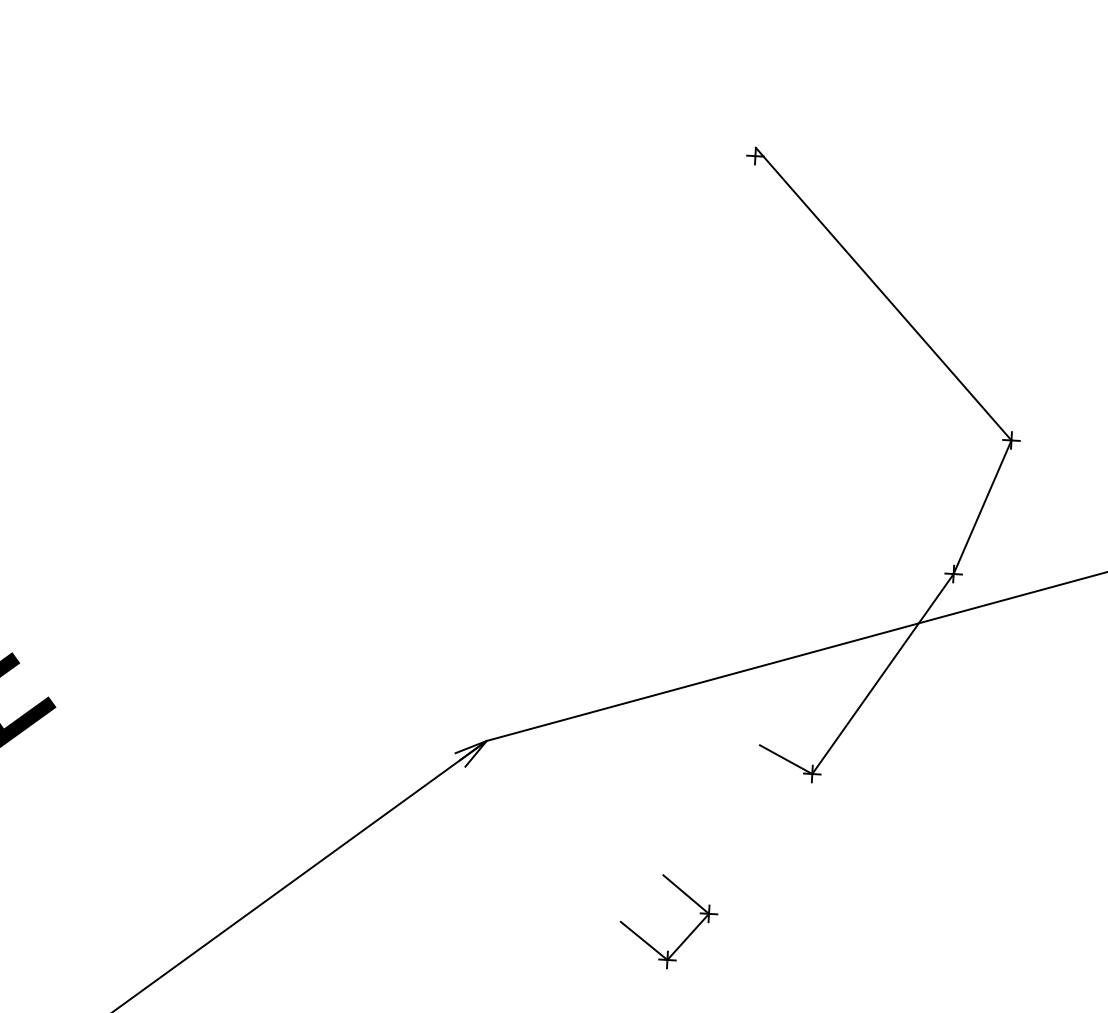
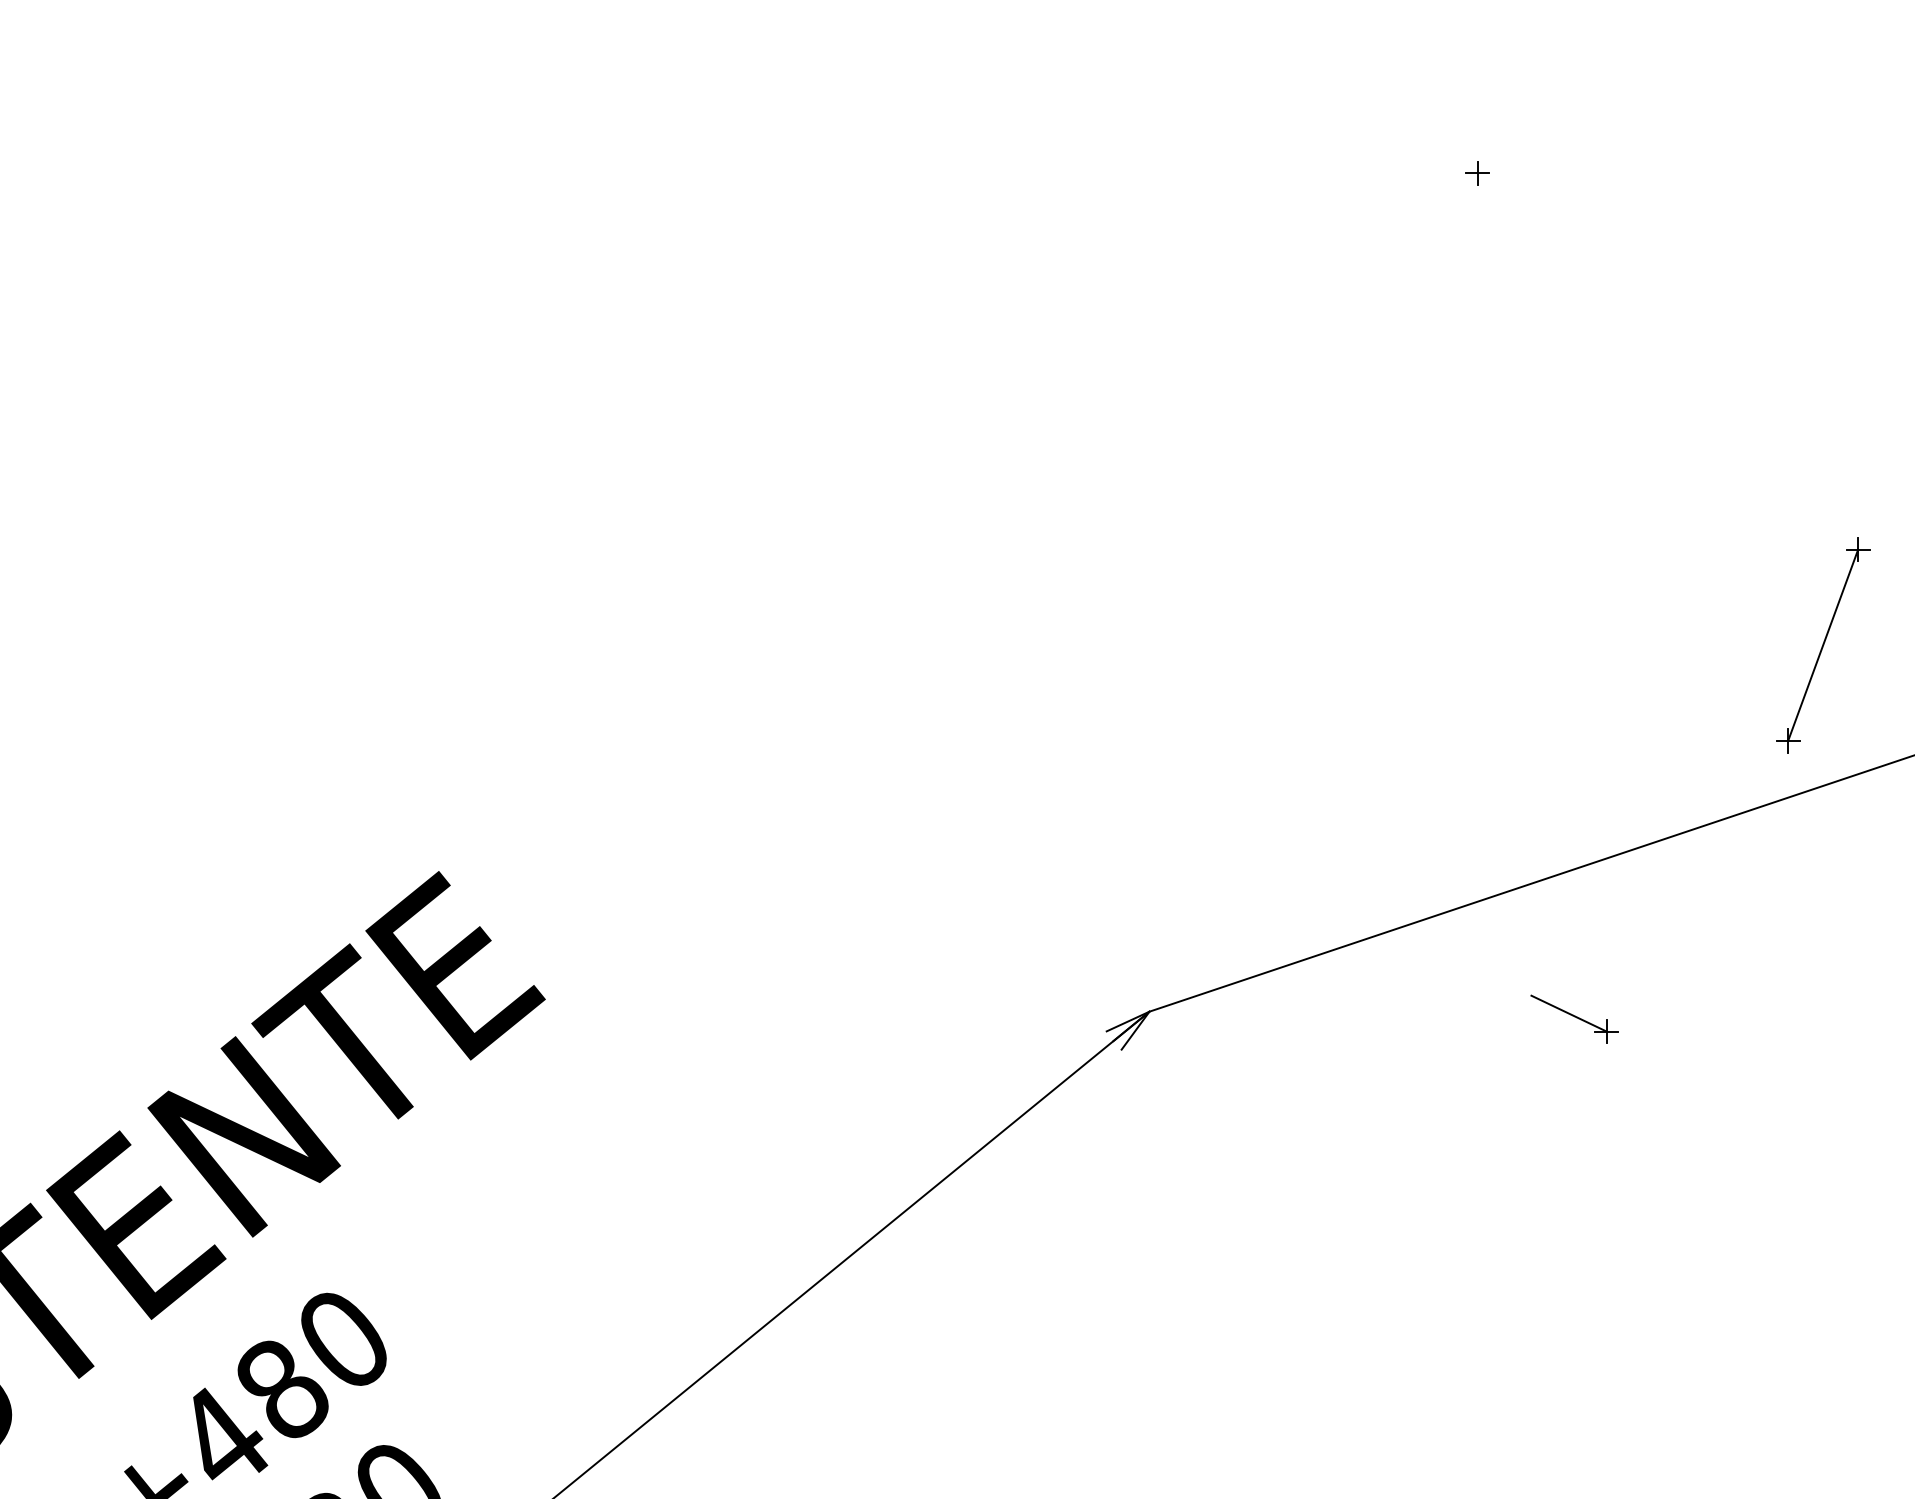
line: (883, 293) -> (1667, 355), removed
line: (882, 674) -> (1697, 886), removed
part: (685, 939) -> (1442, 1272), removed

